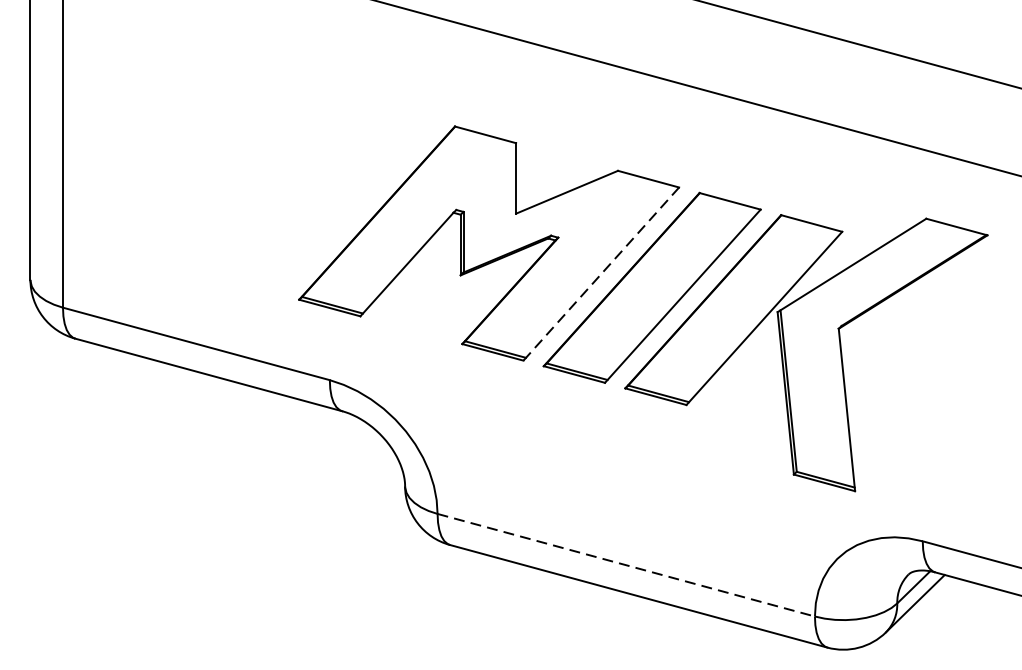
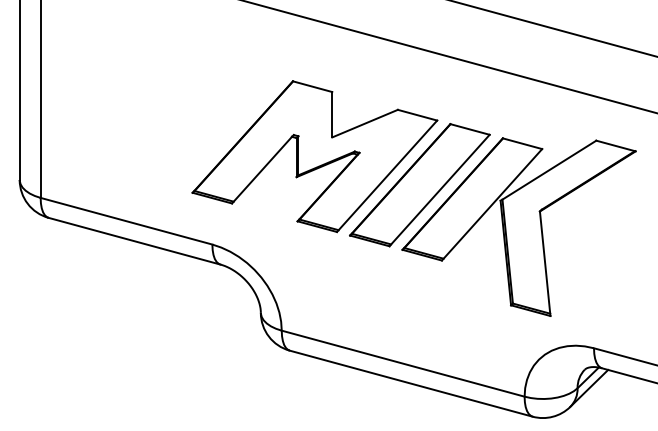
line: (601, 274) -> (387, 176), dashed -> solid
line: (626, 564) -> (403, 363), dashed -> solid

